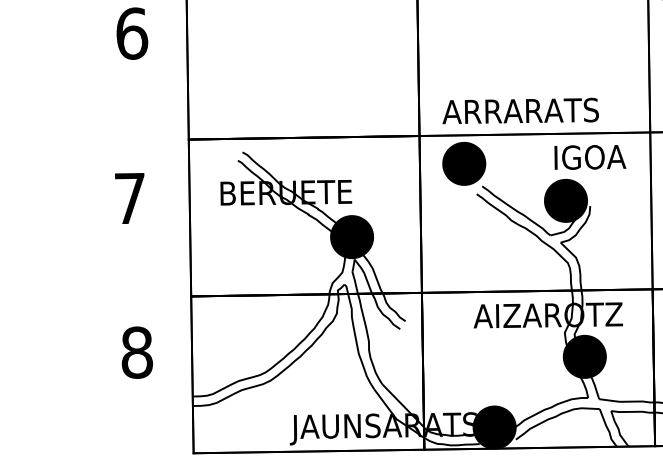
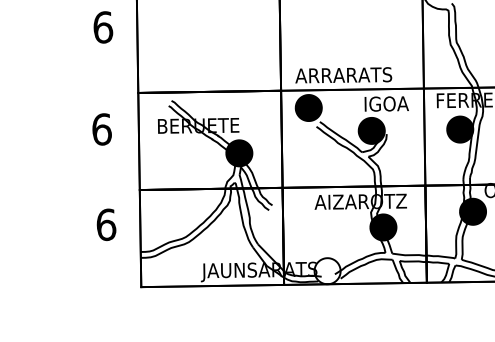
text: (129, 198) -> (101, 129), 7 -> 6
text: (137, 352) -> (106, 224), 8 -> 6
fill: (494, 428) -> (327, 271), removed

